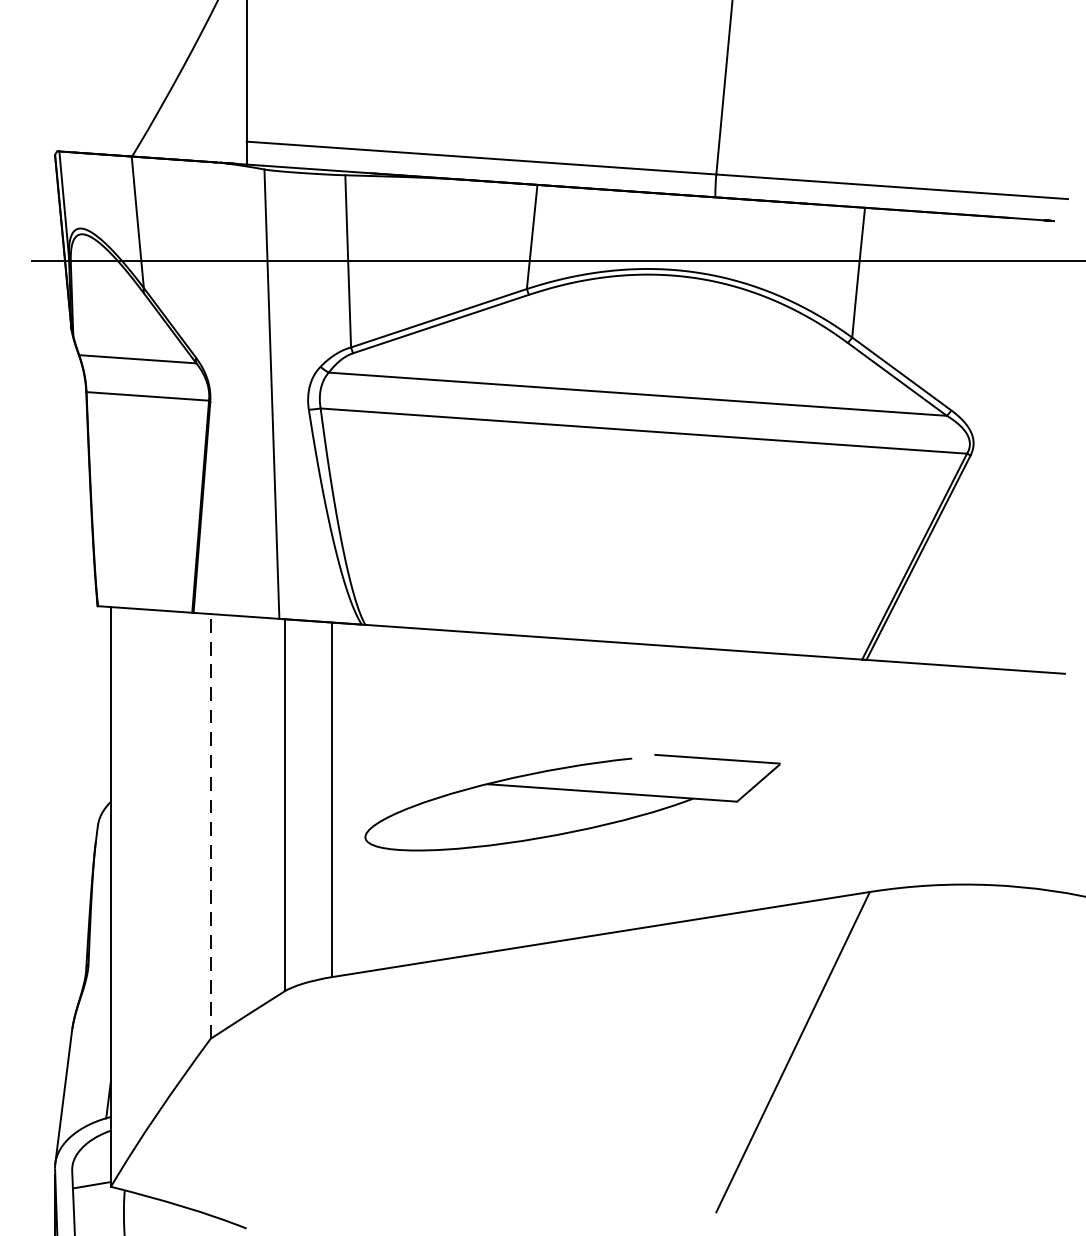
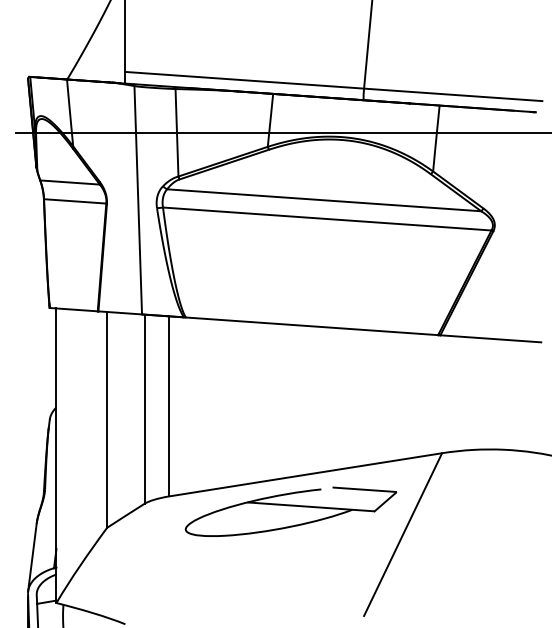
part: (571, 801) -> (290, 511), moved
line: (211, 825) -> (107, 419), dashed -> solid

